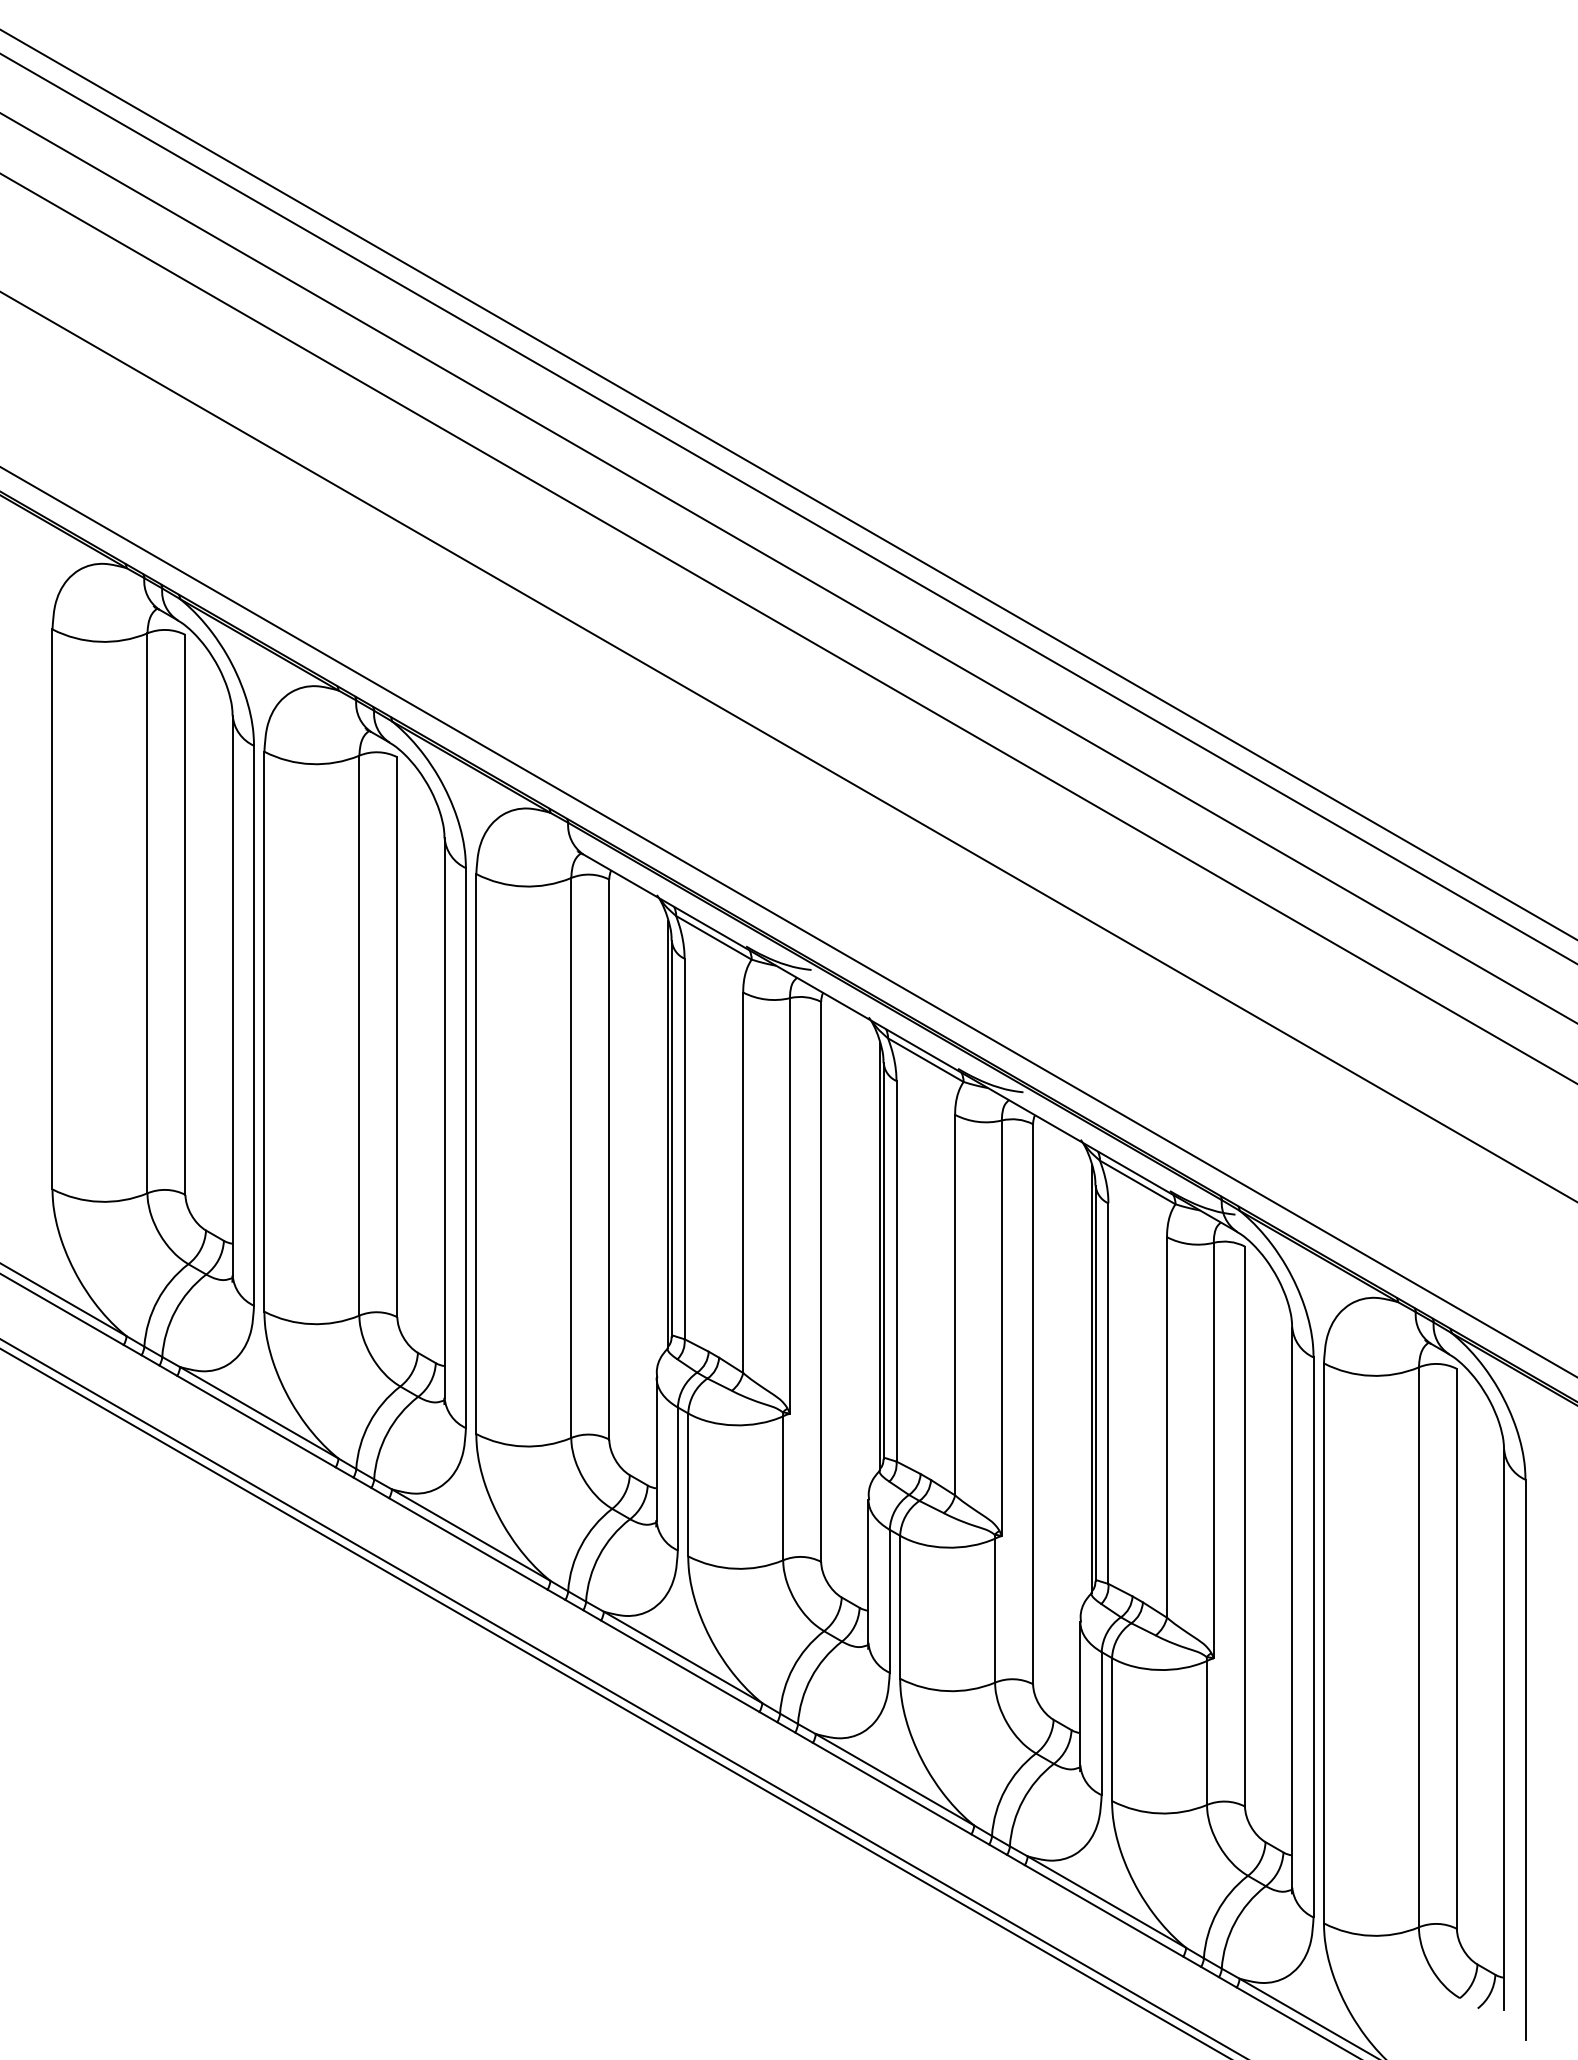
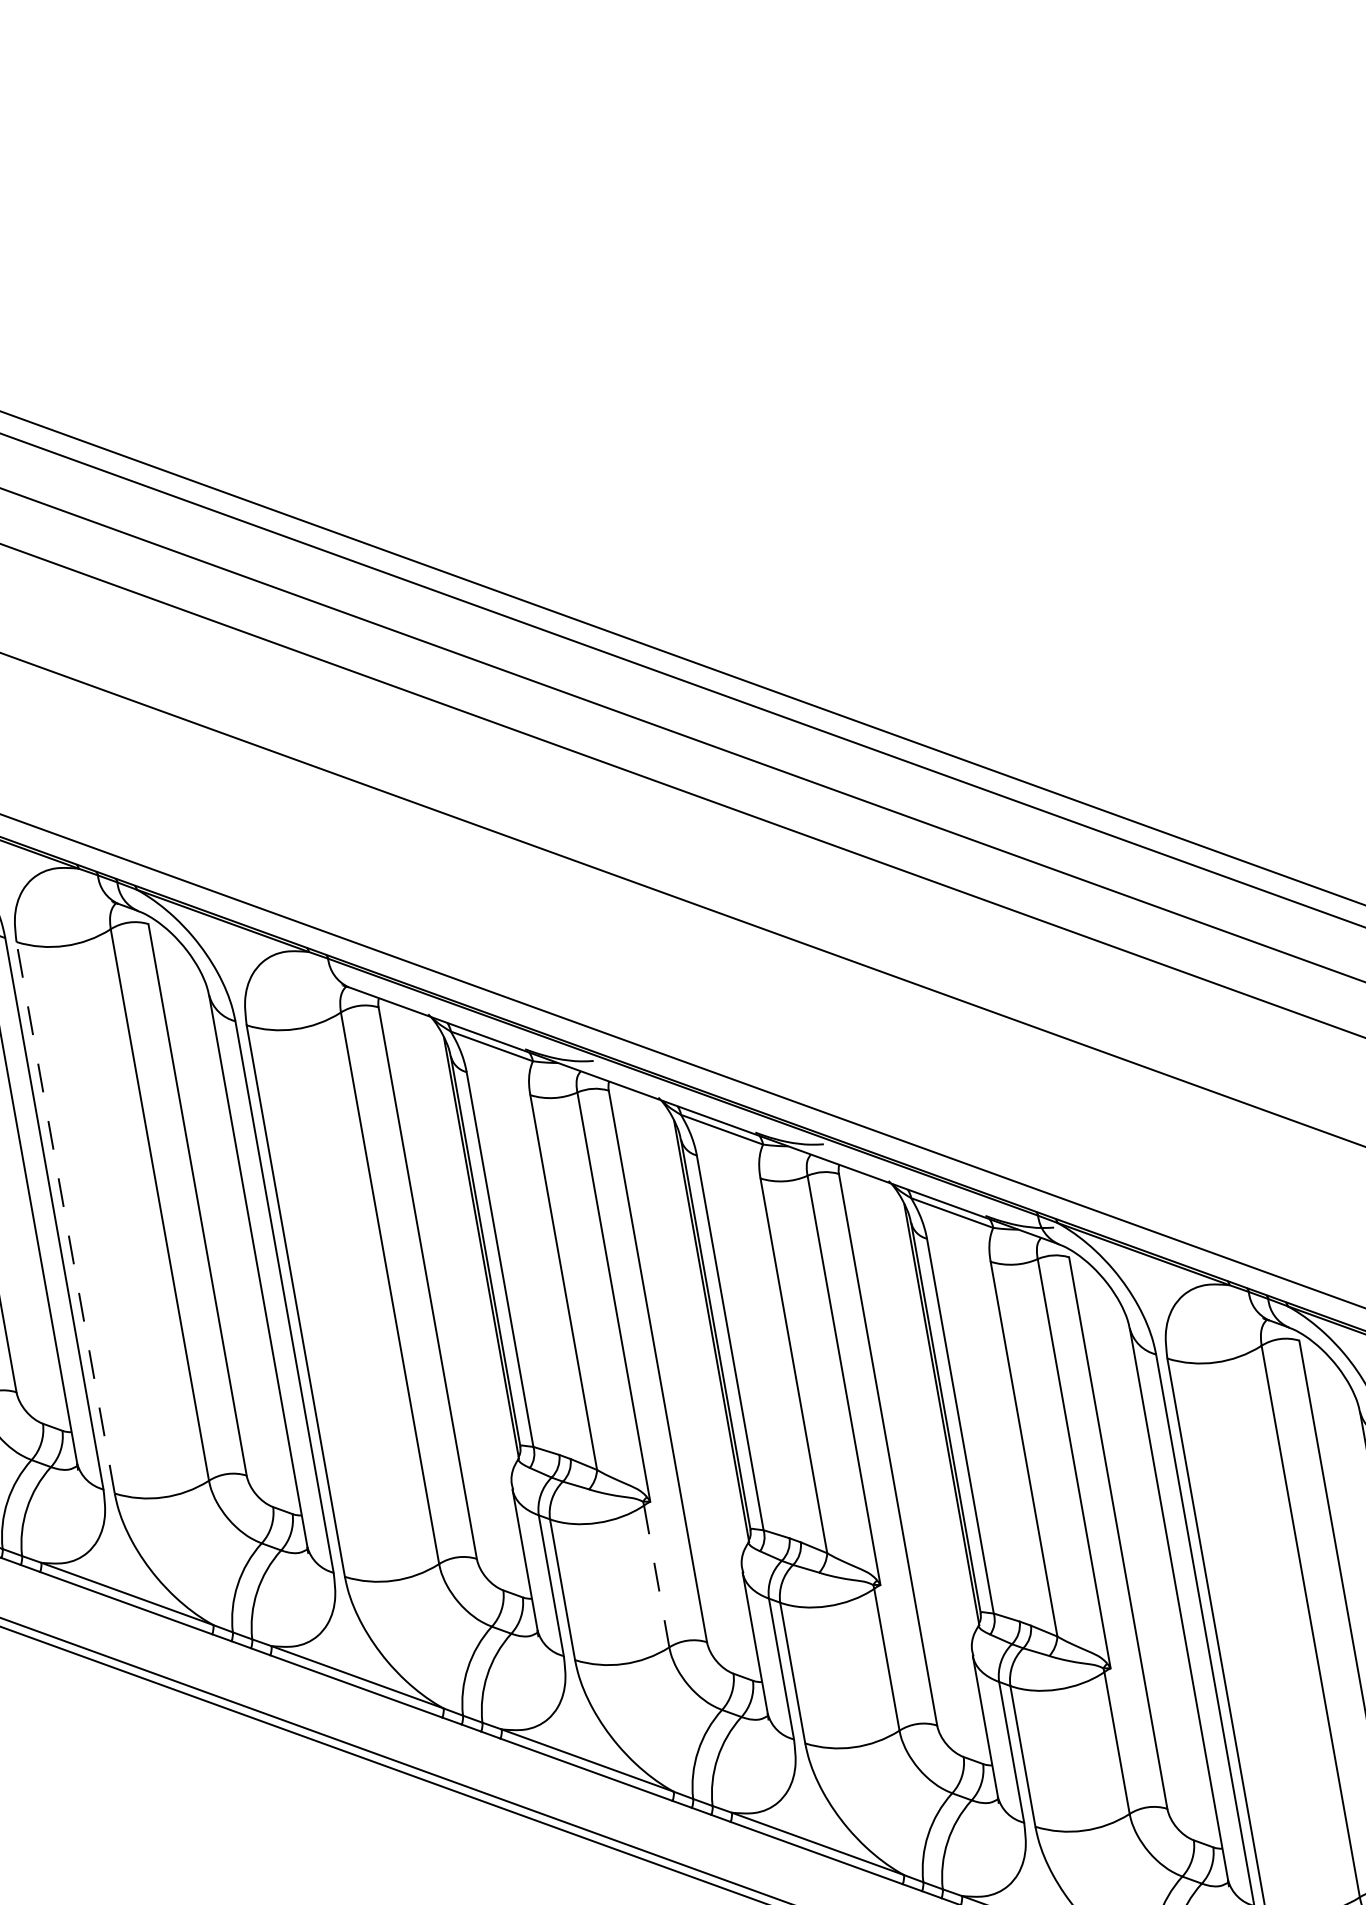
line: (264, 1031) -> (65, 1217), solid -> dashed
line: (783, 1488) -> (657, 1576), solid -> dashed

